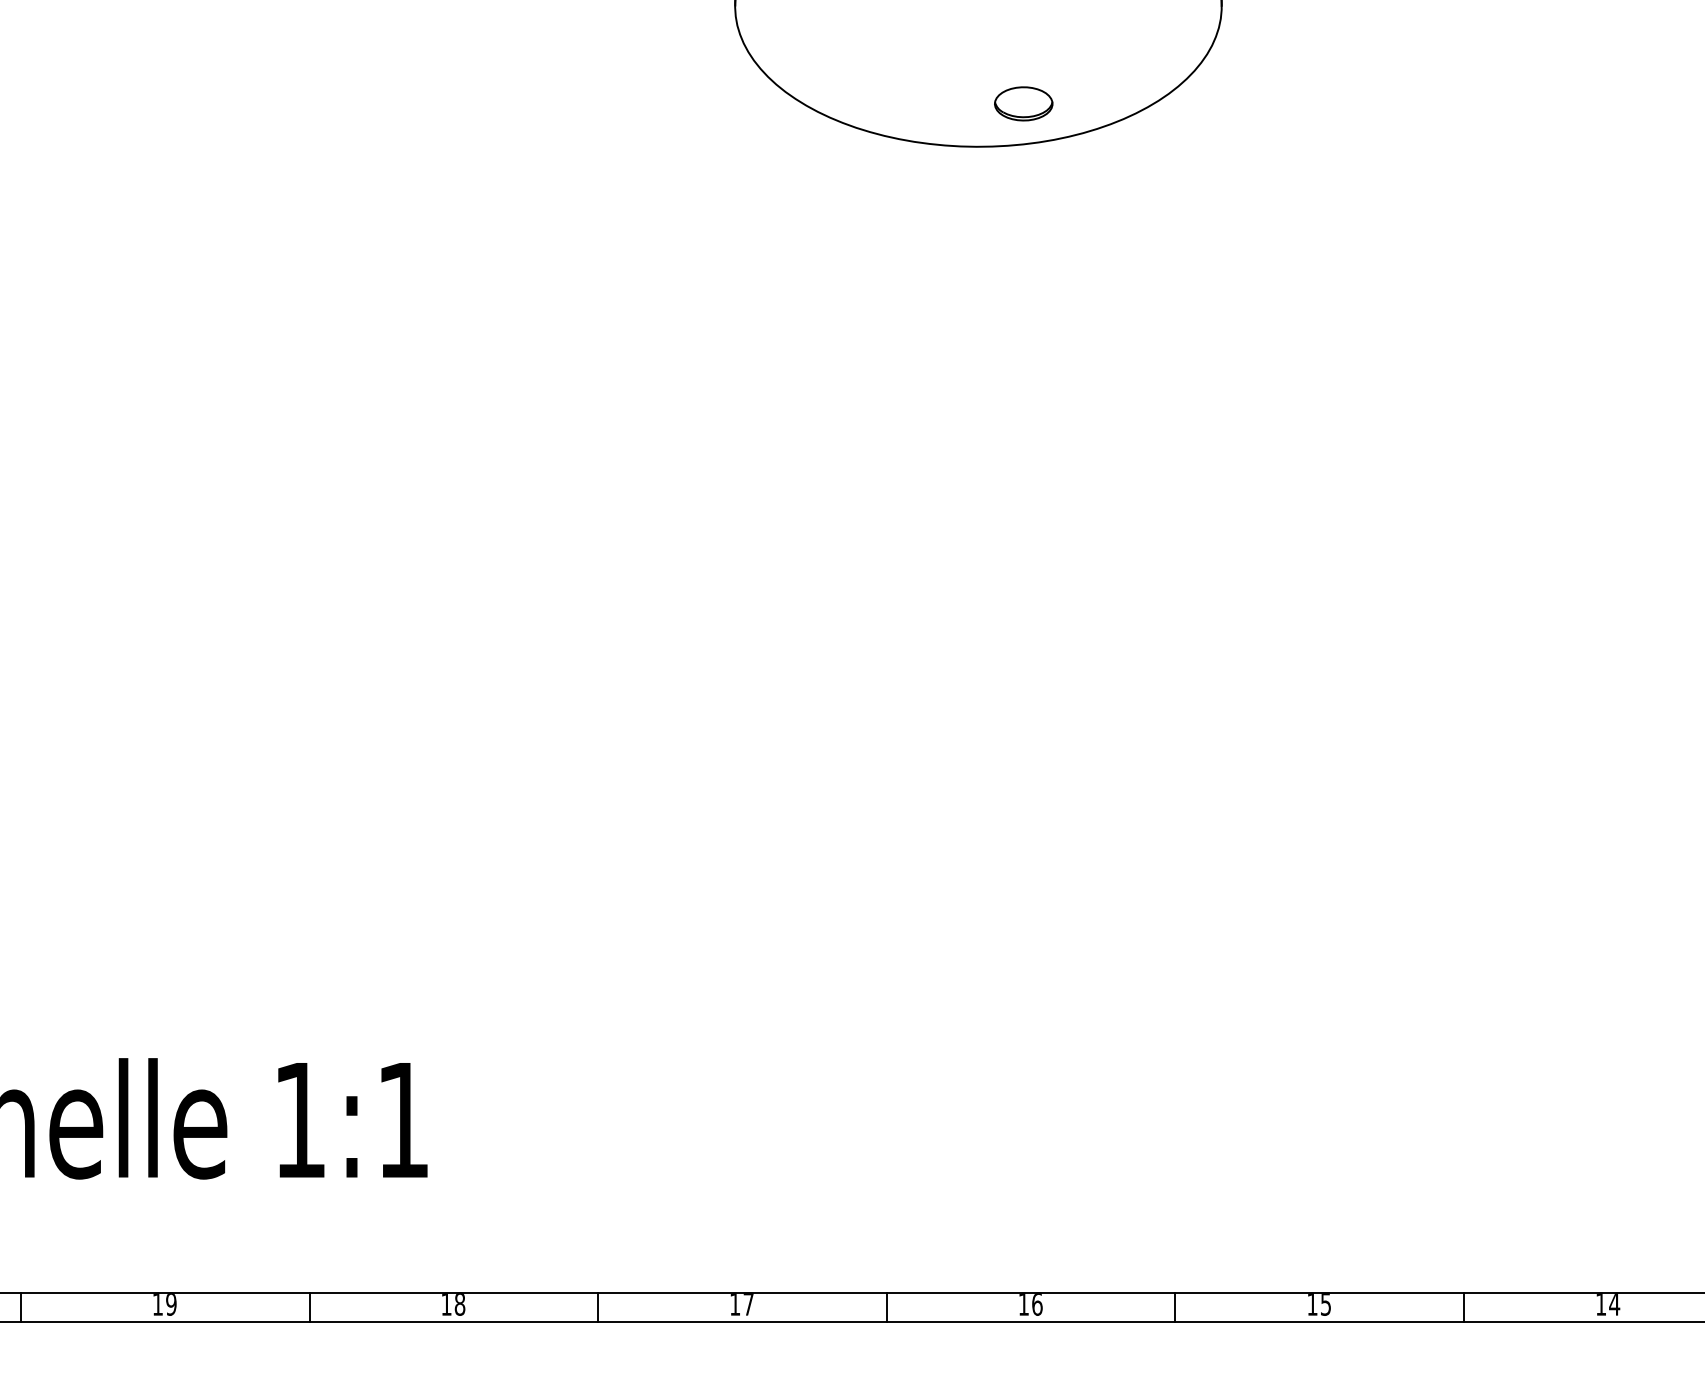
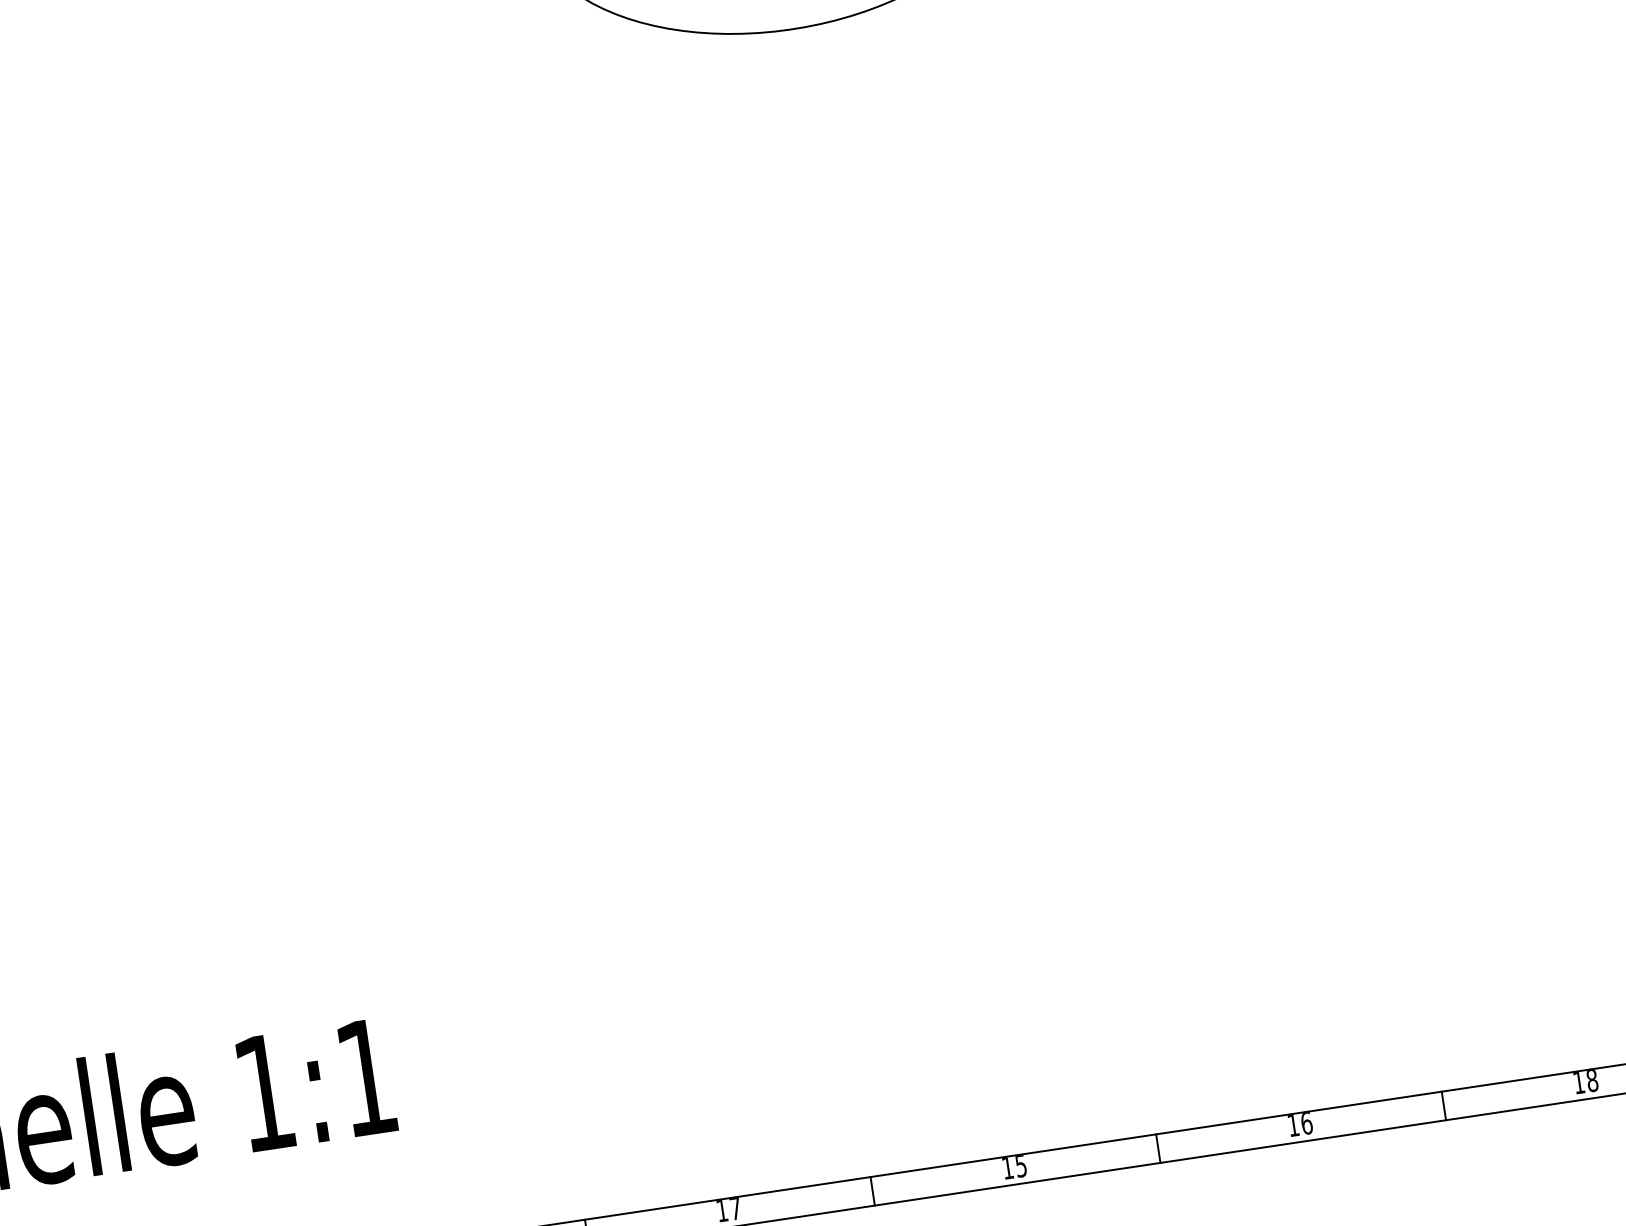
text: (1037, 1304) -> (1021, 1166), 16 -> 15
text: (1325, 1304) -> (1306, 1123), 15 -> 16
text: (1614, 1304) -> (1592, 1080), 14 -> 18

